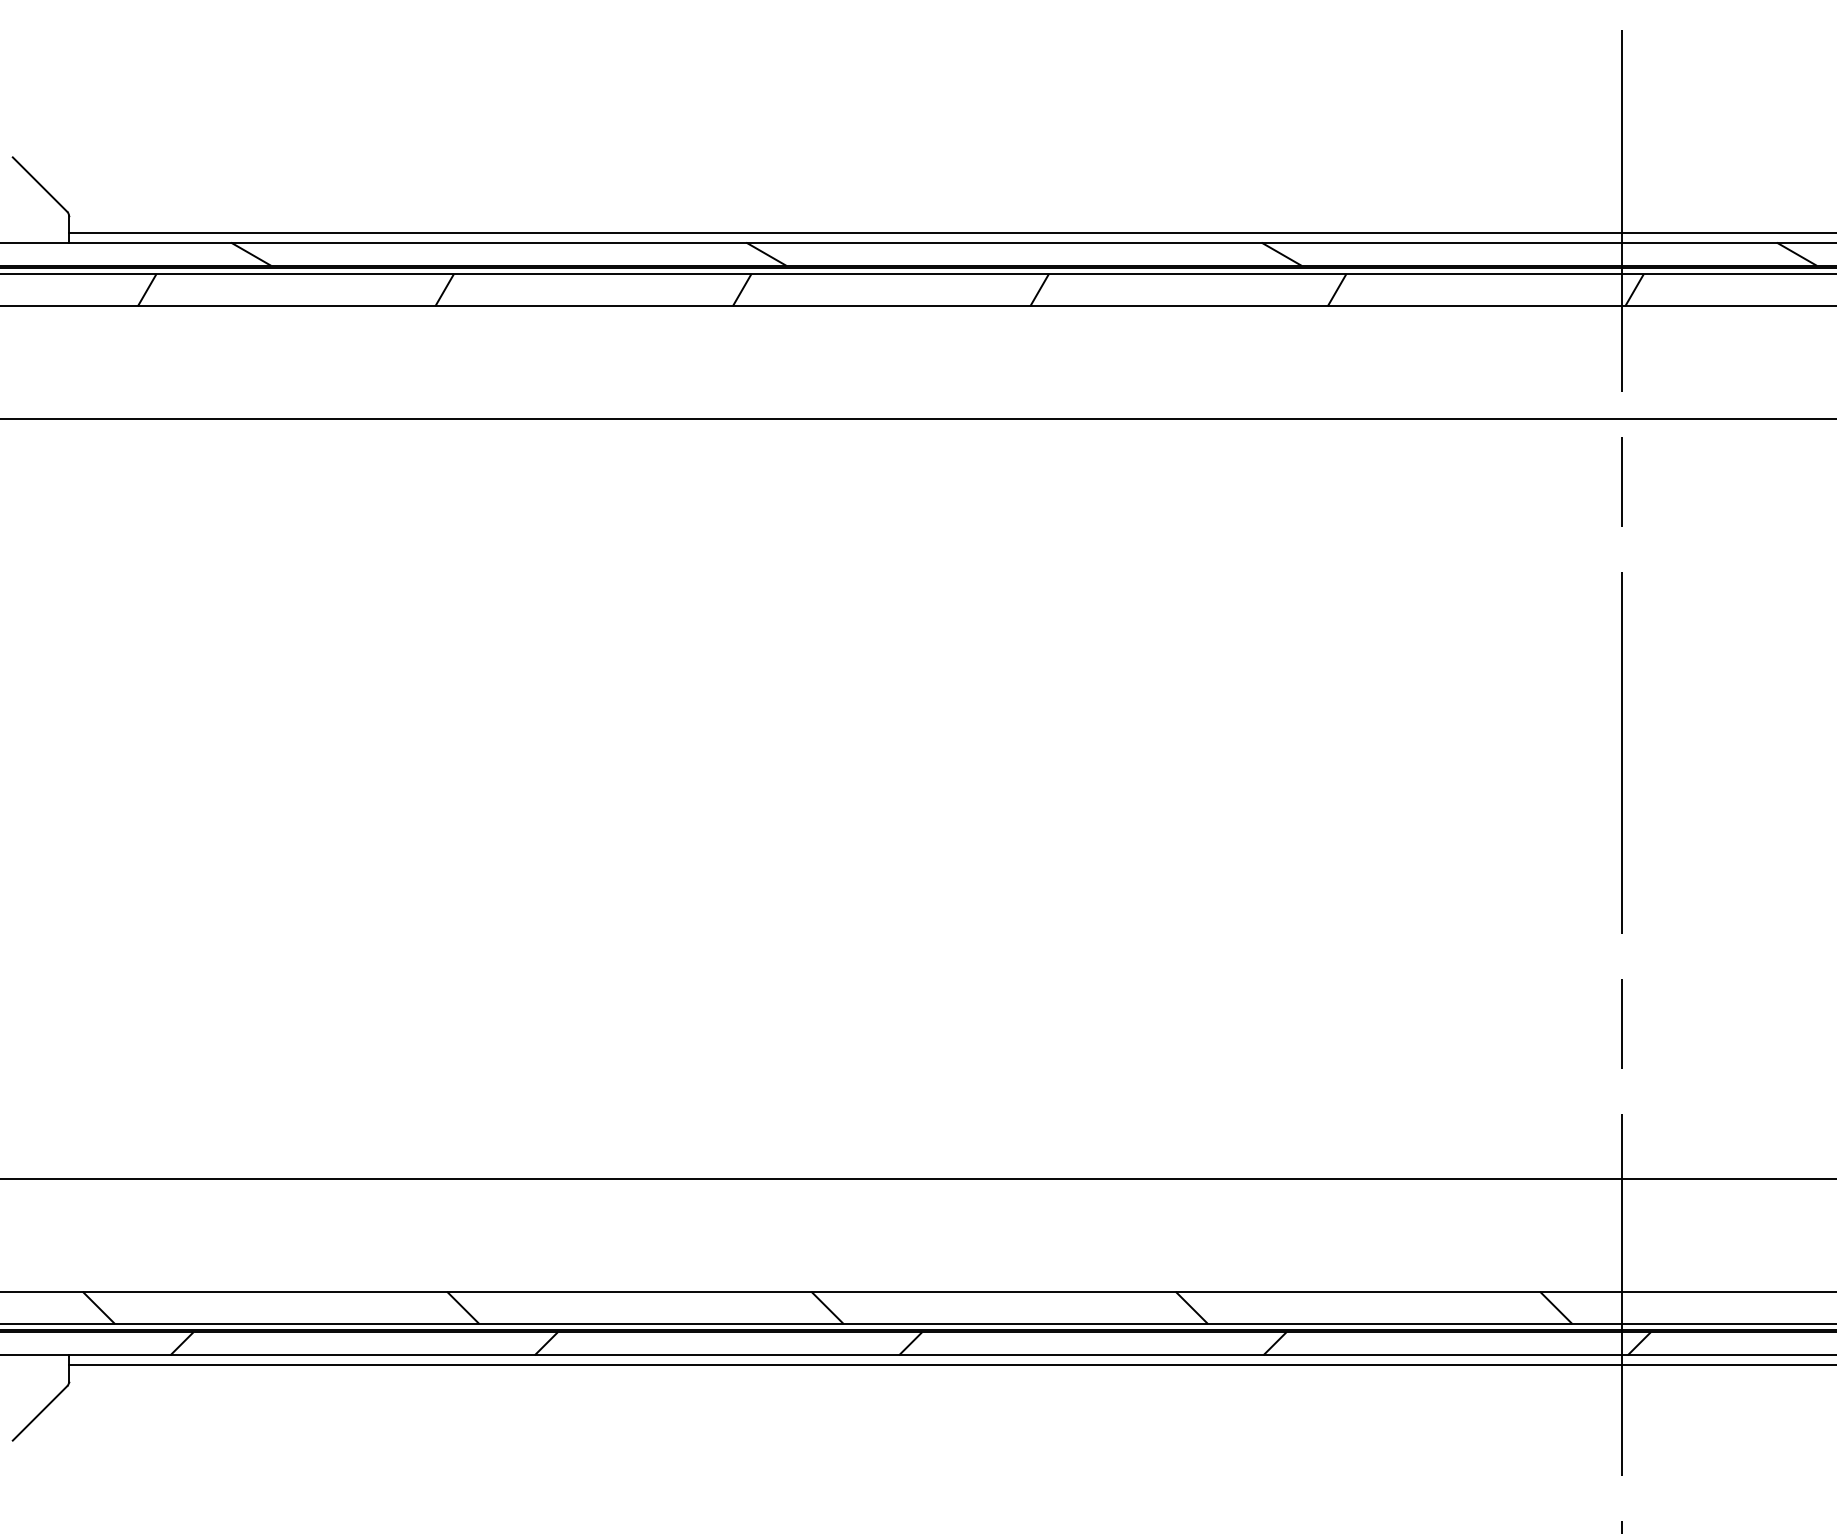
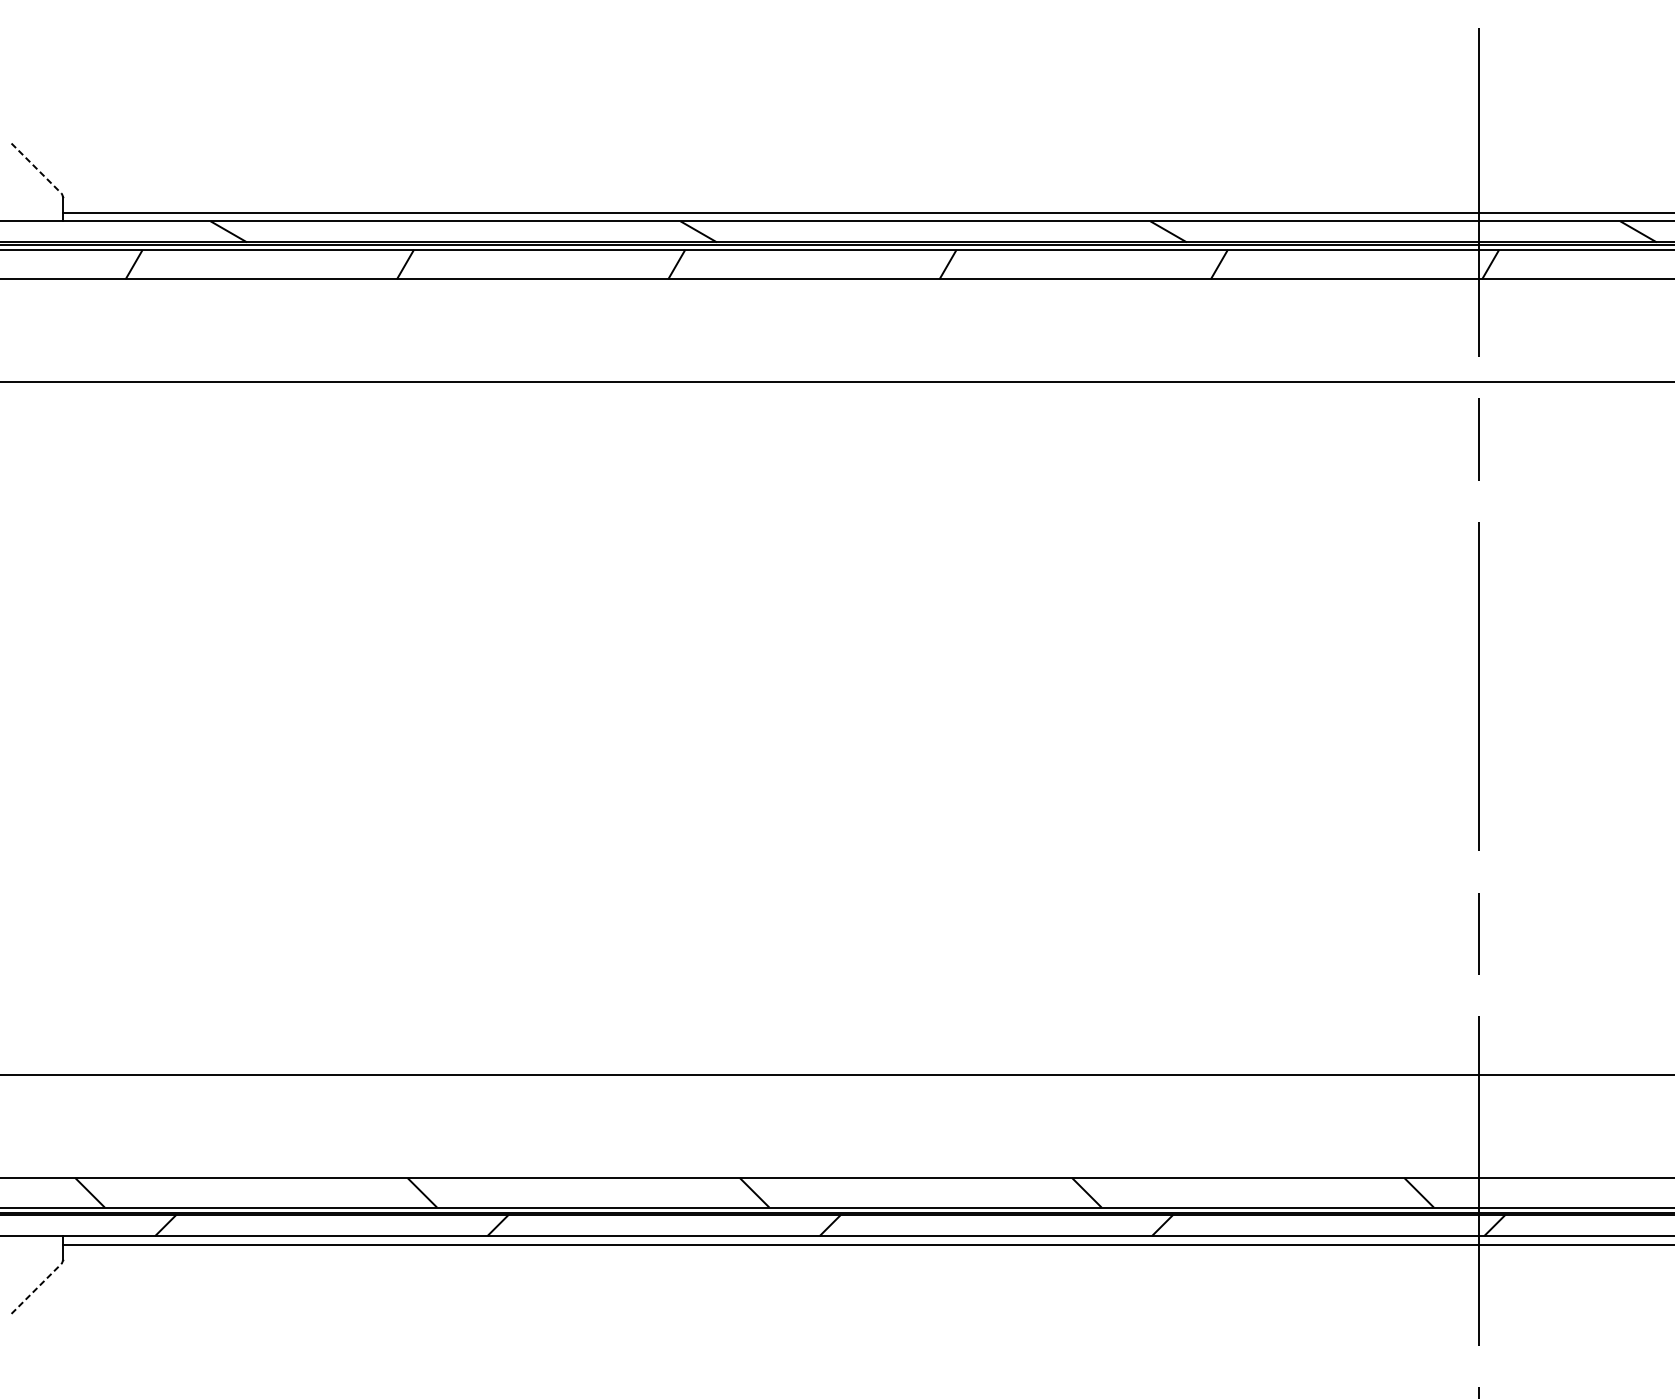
line: (40, 184) -> (36, 168), solid -> dashed
line: (40, 1413) -> (36, 1289), solid -> dashed

